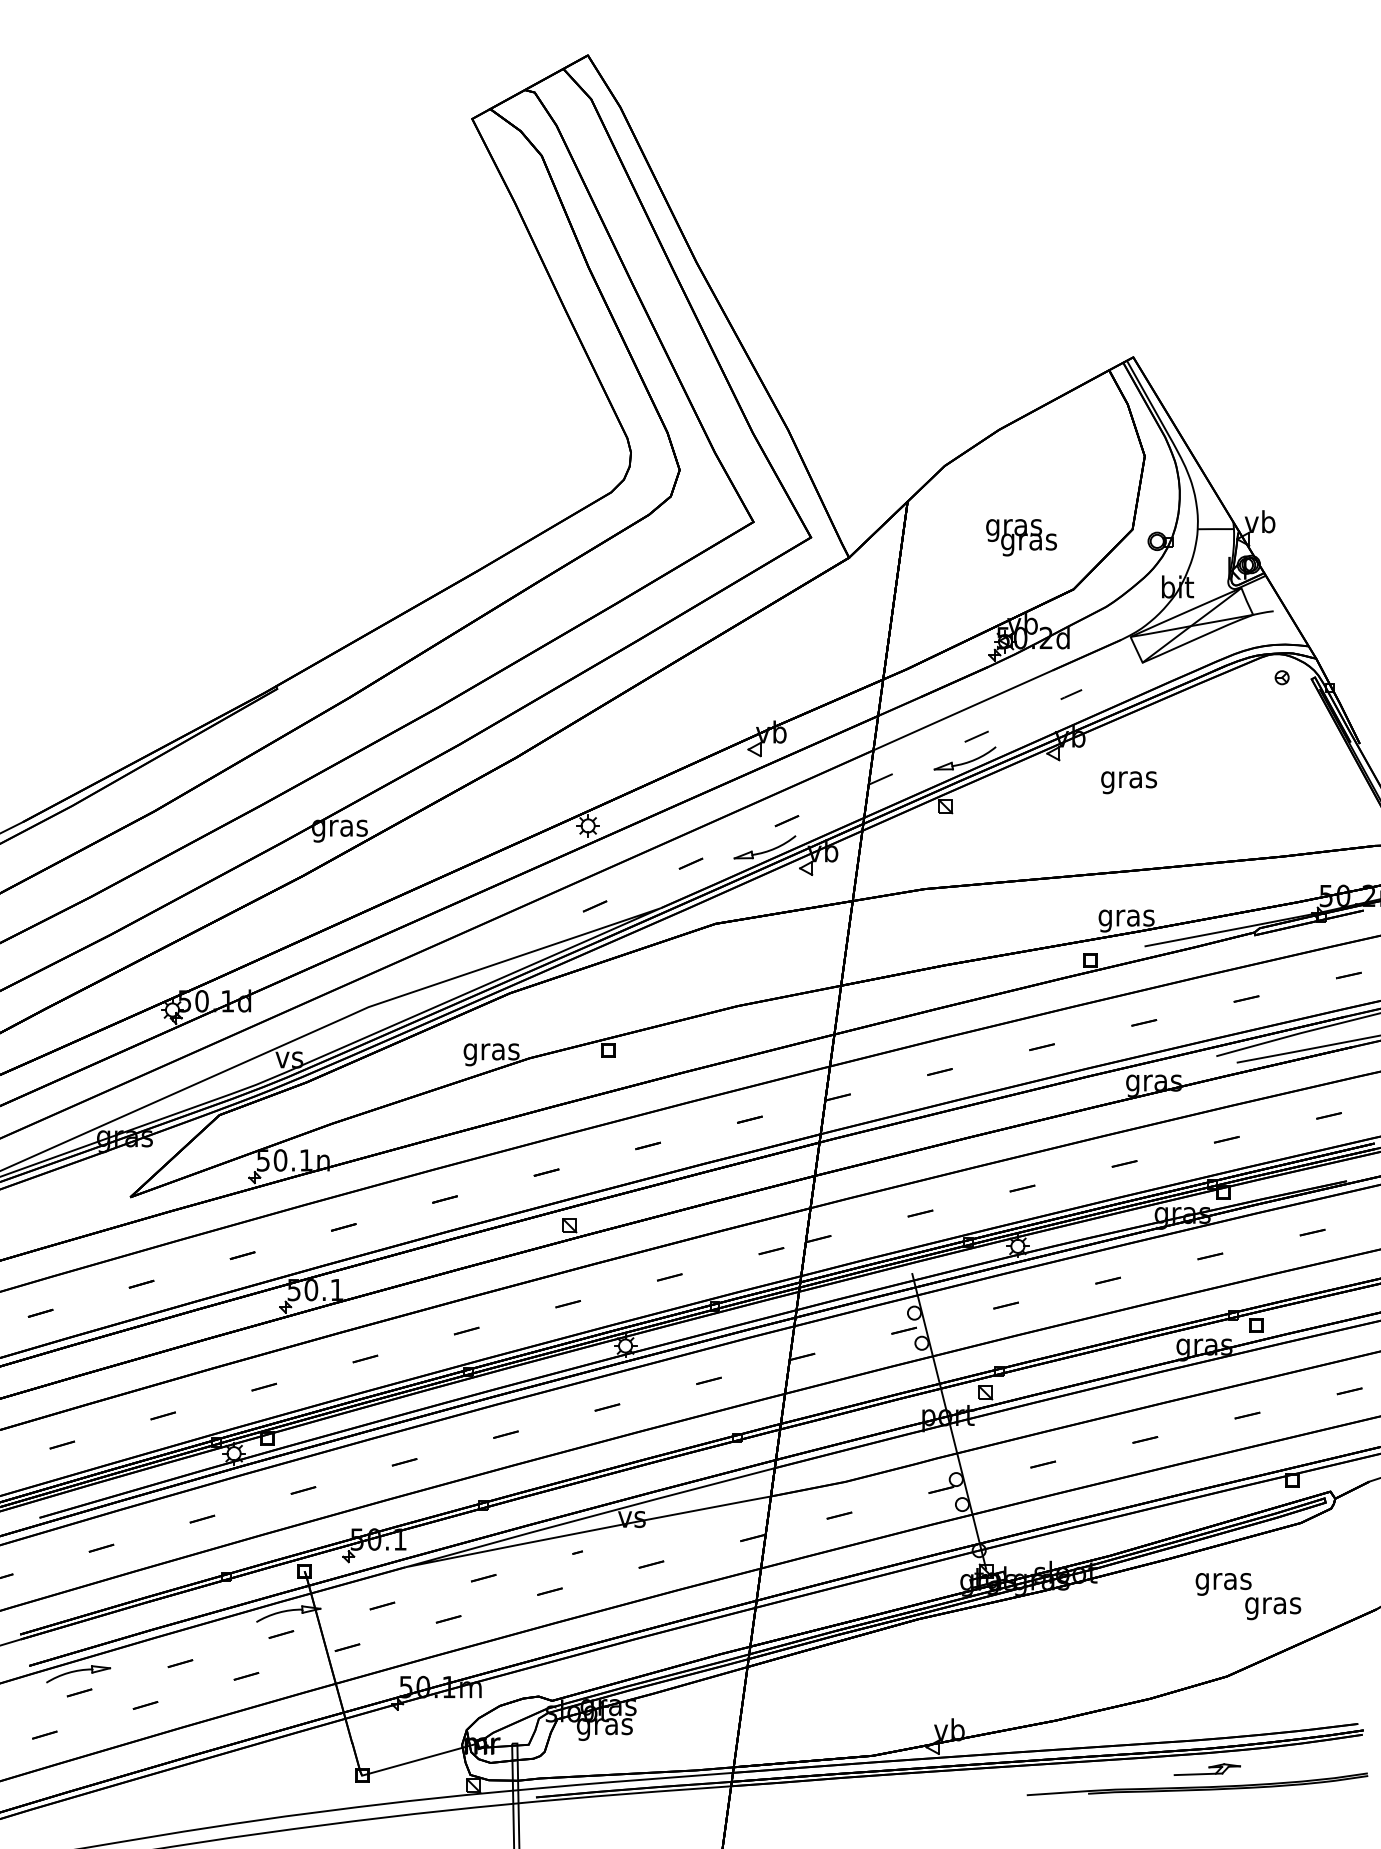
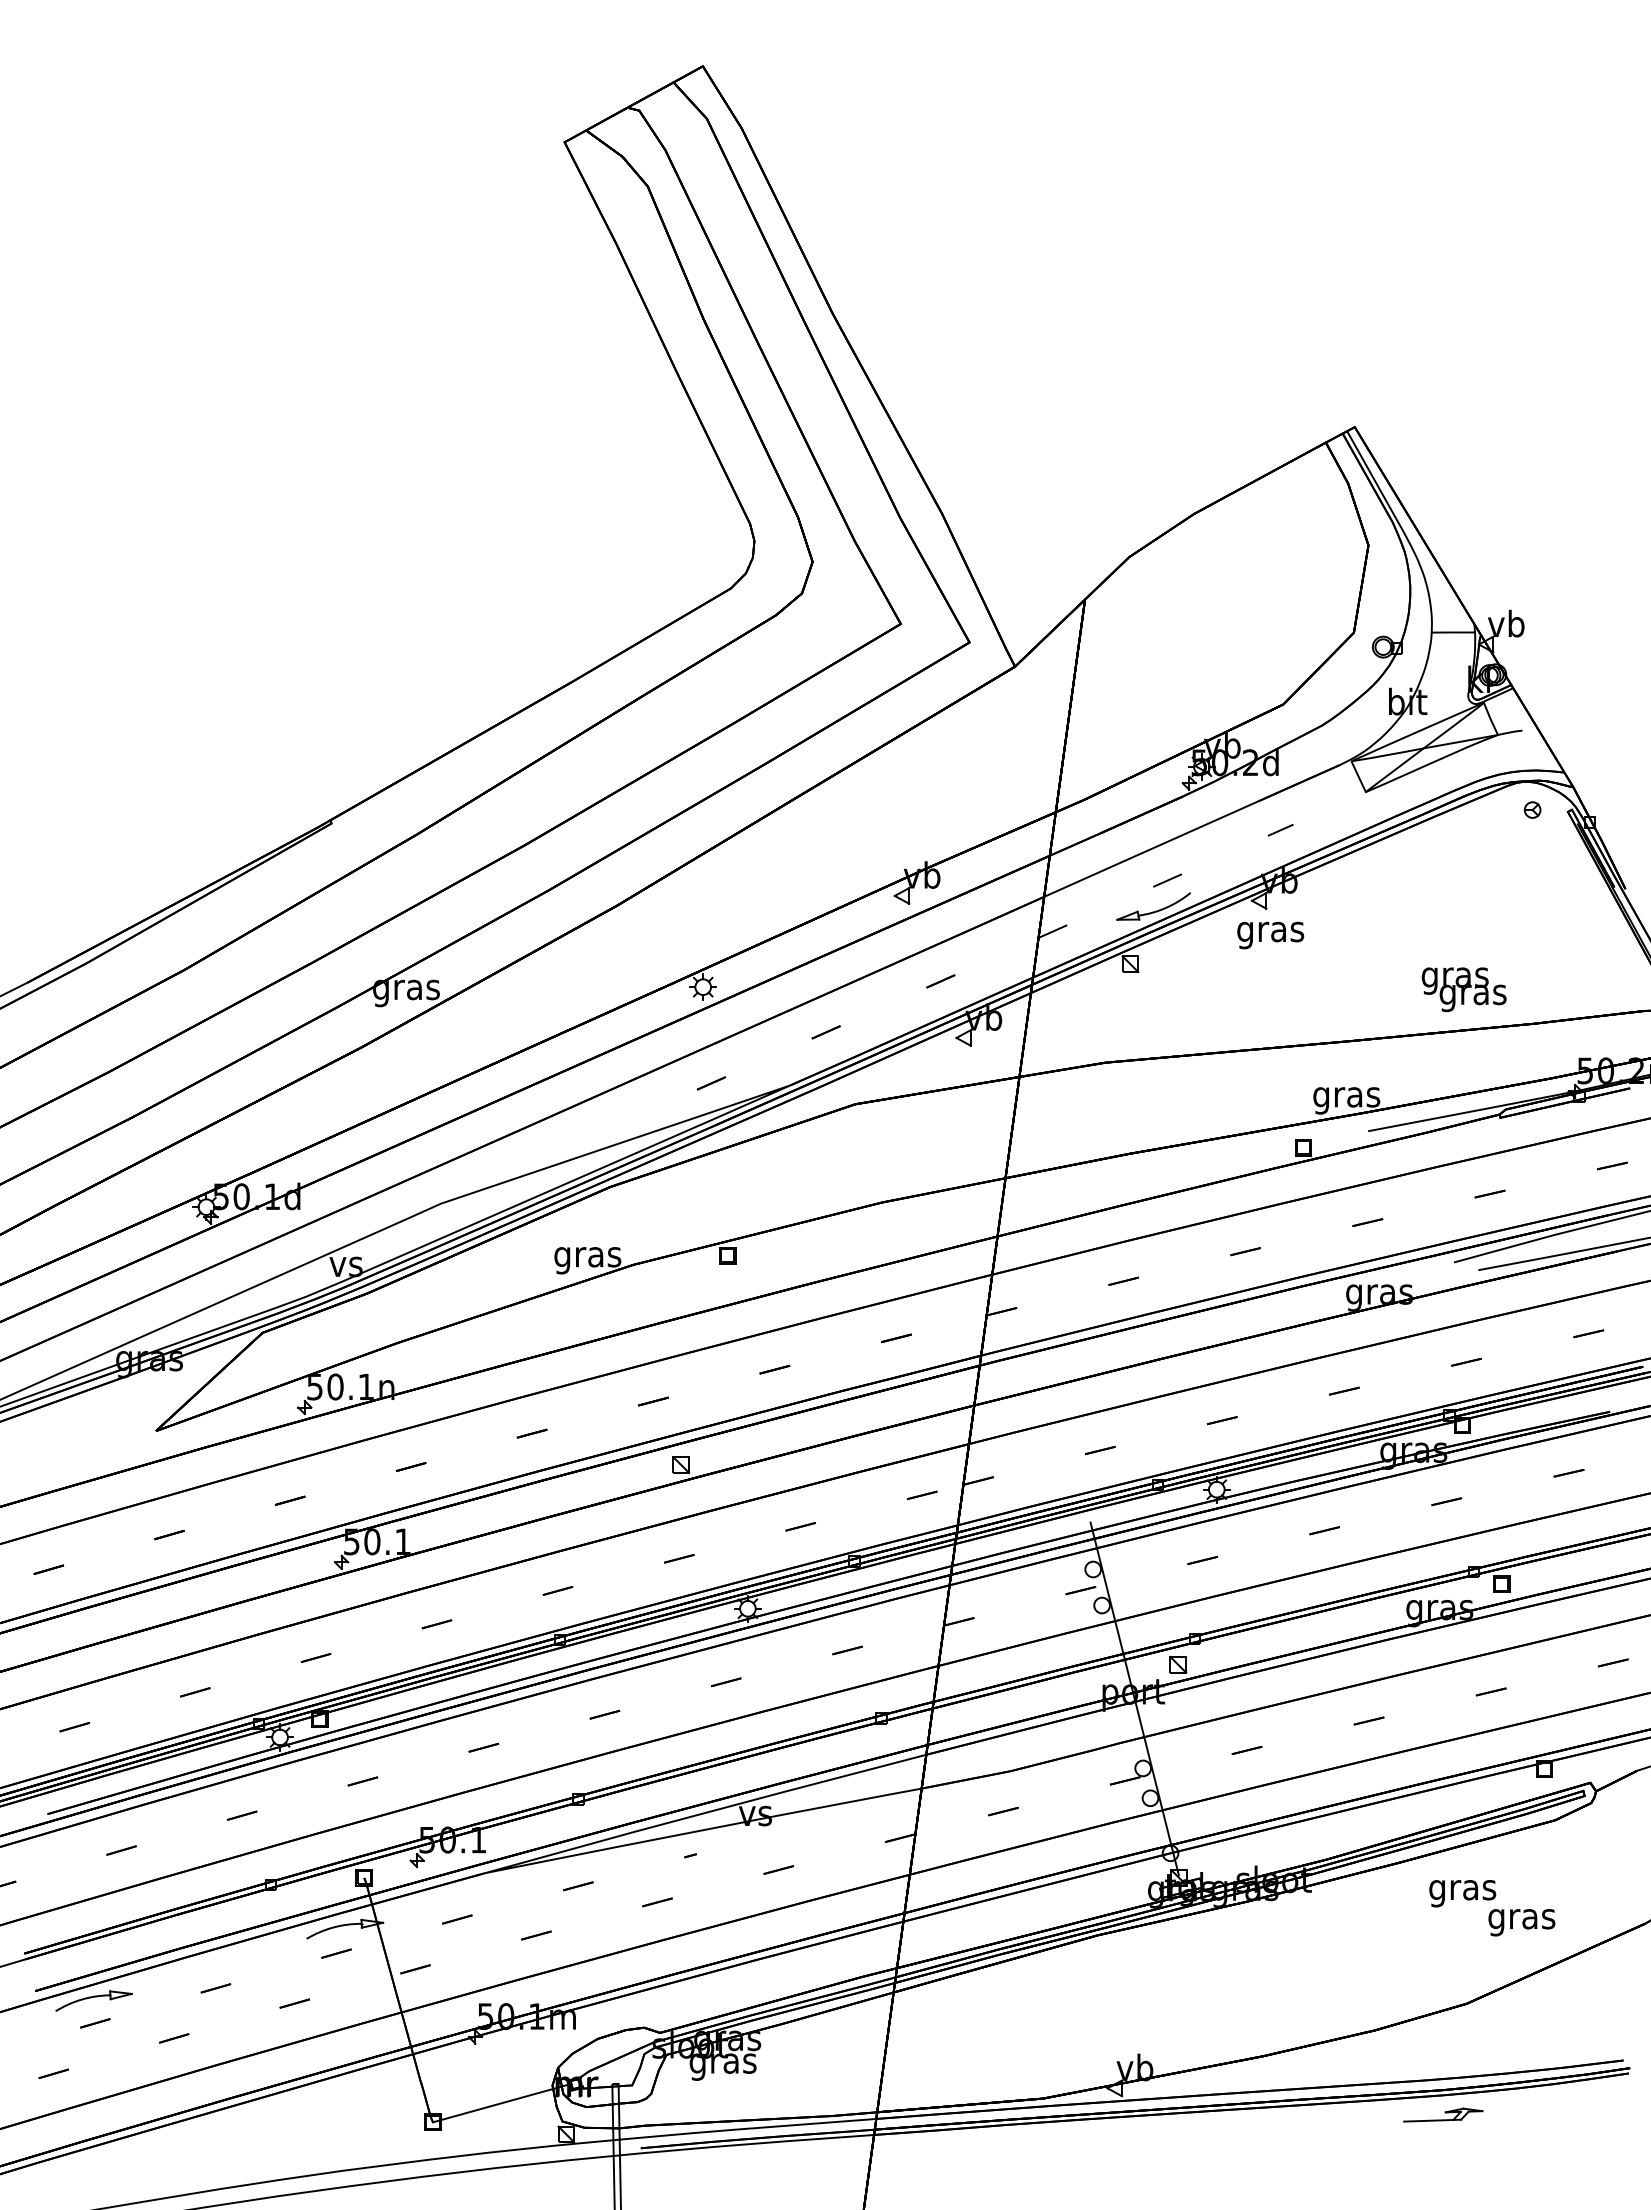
text: (1020, 537) -> (1463, 989), moved
text: (1128, 782) -> (1270, 935), moved
part: (764, 847) -> (914, 1012), removed
part: (1197, 1784) -> (1431, 2132), removed

